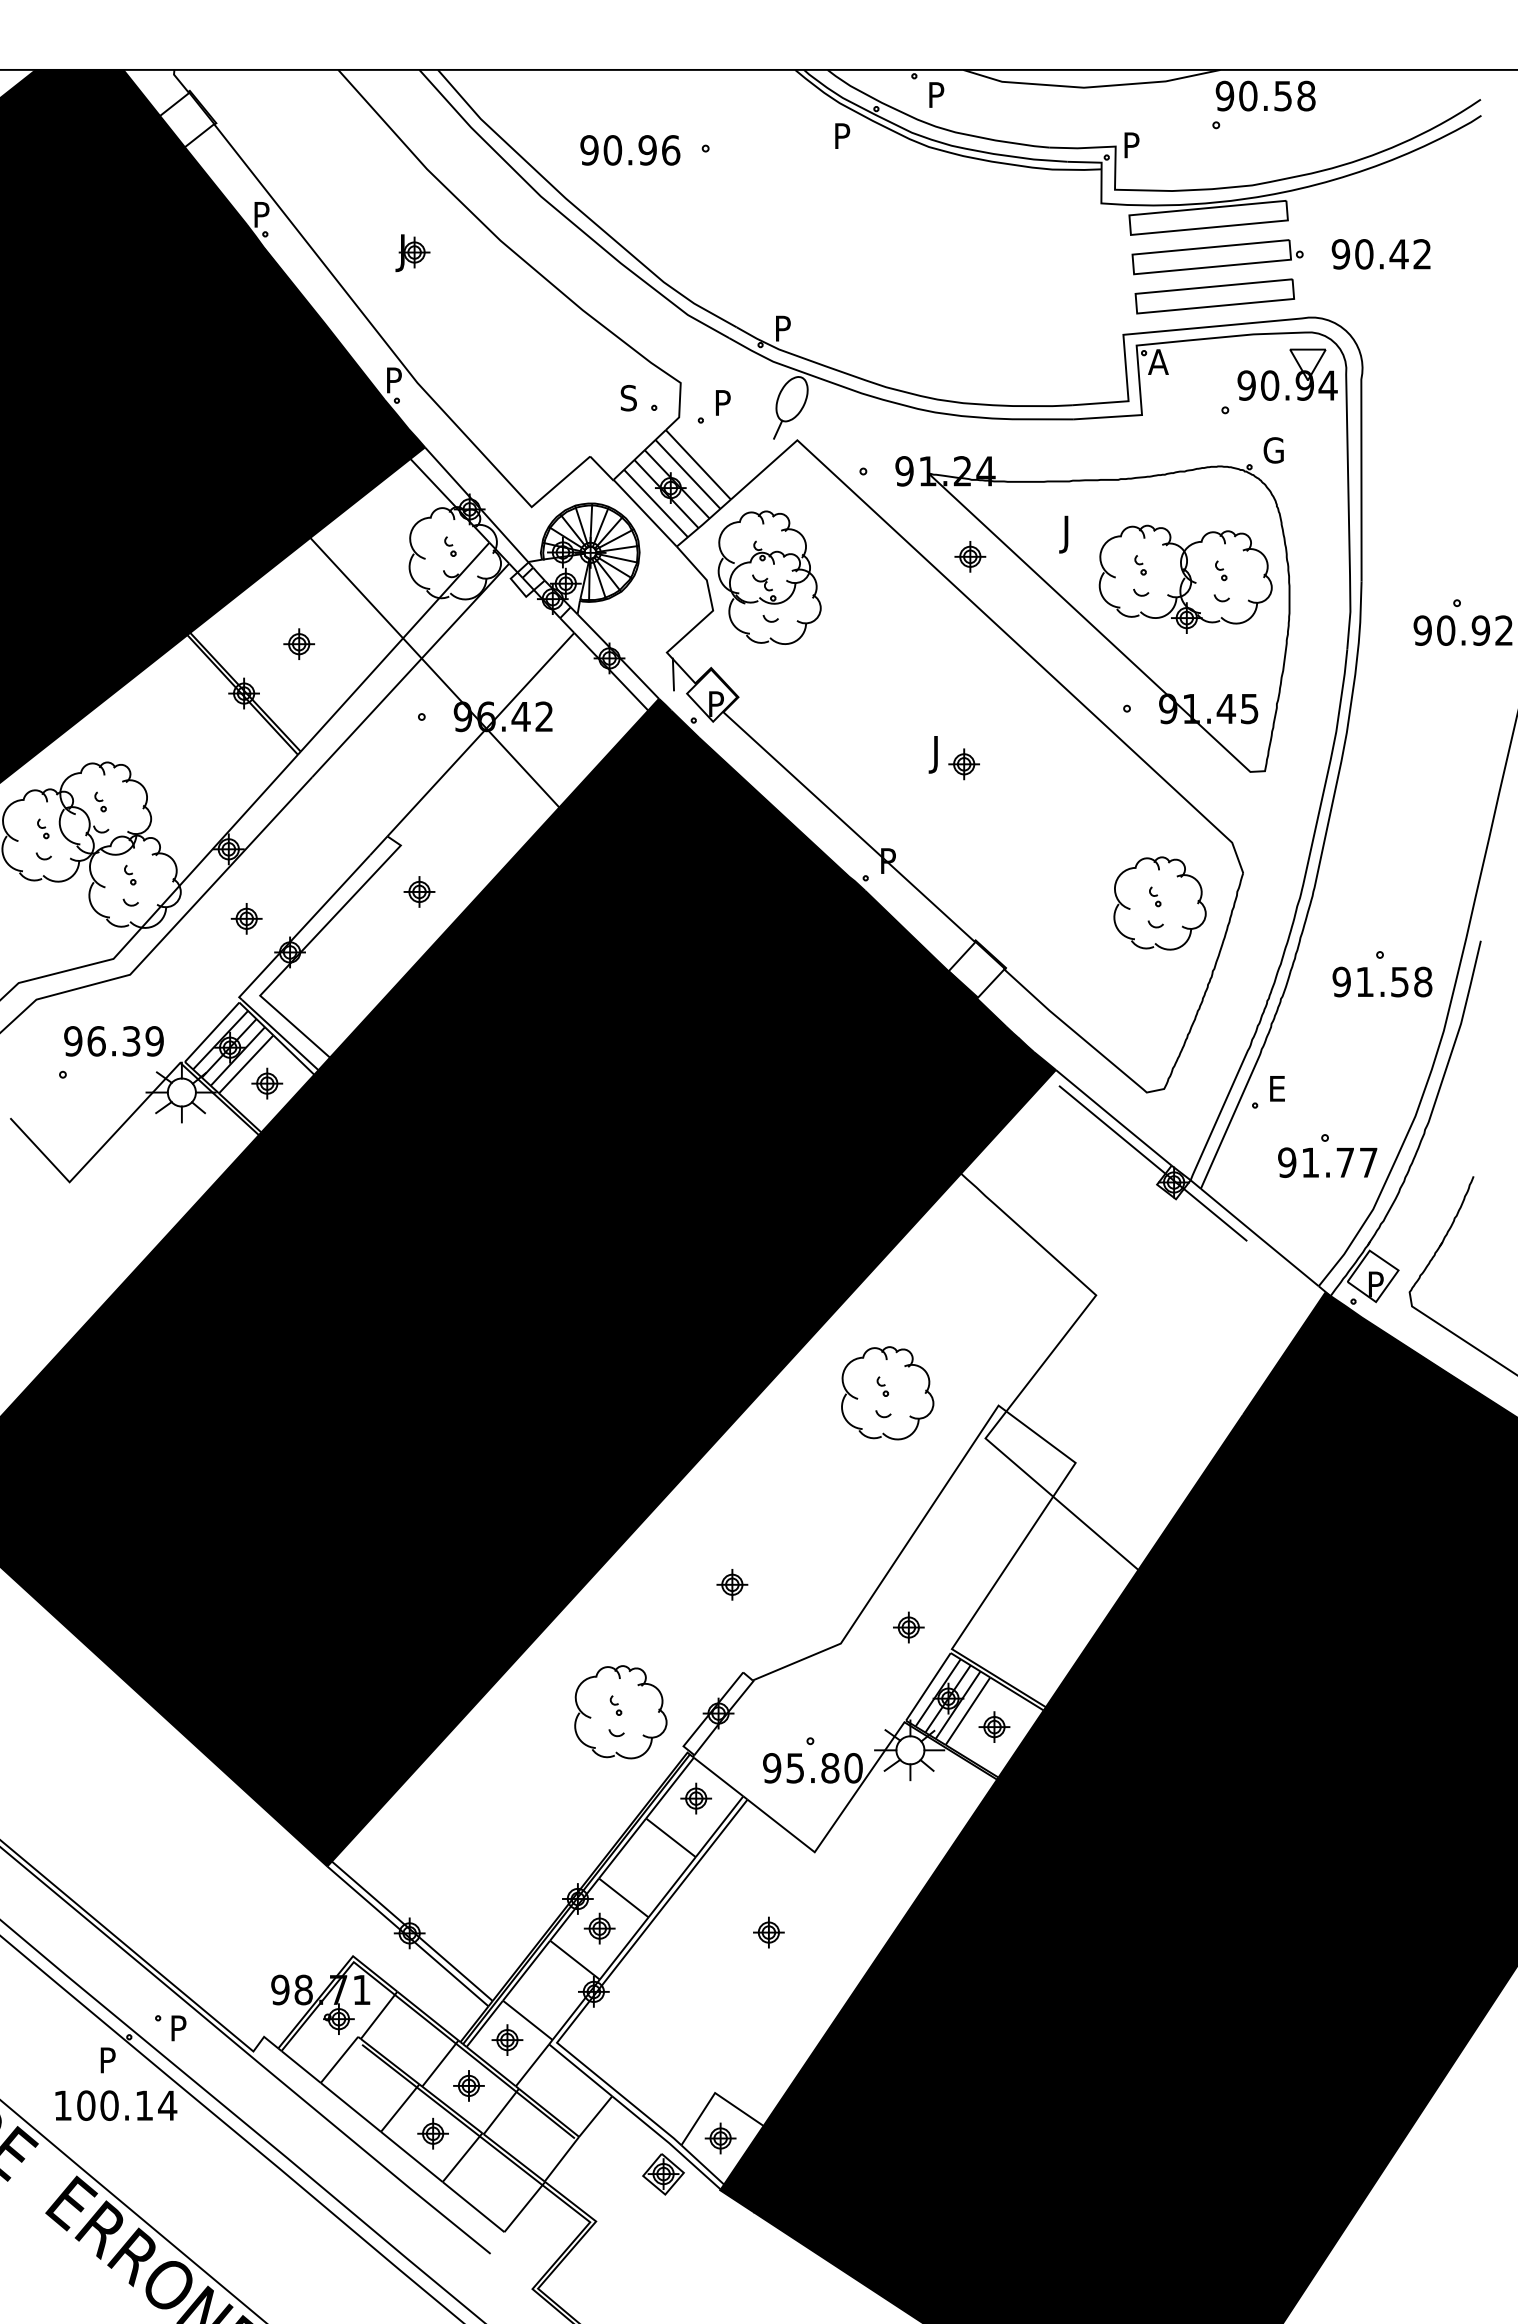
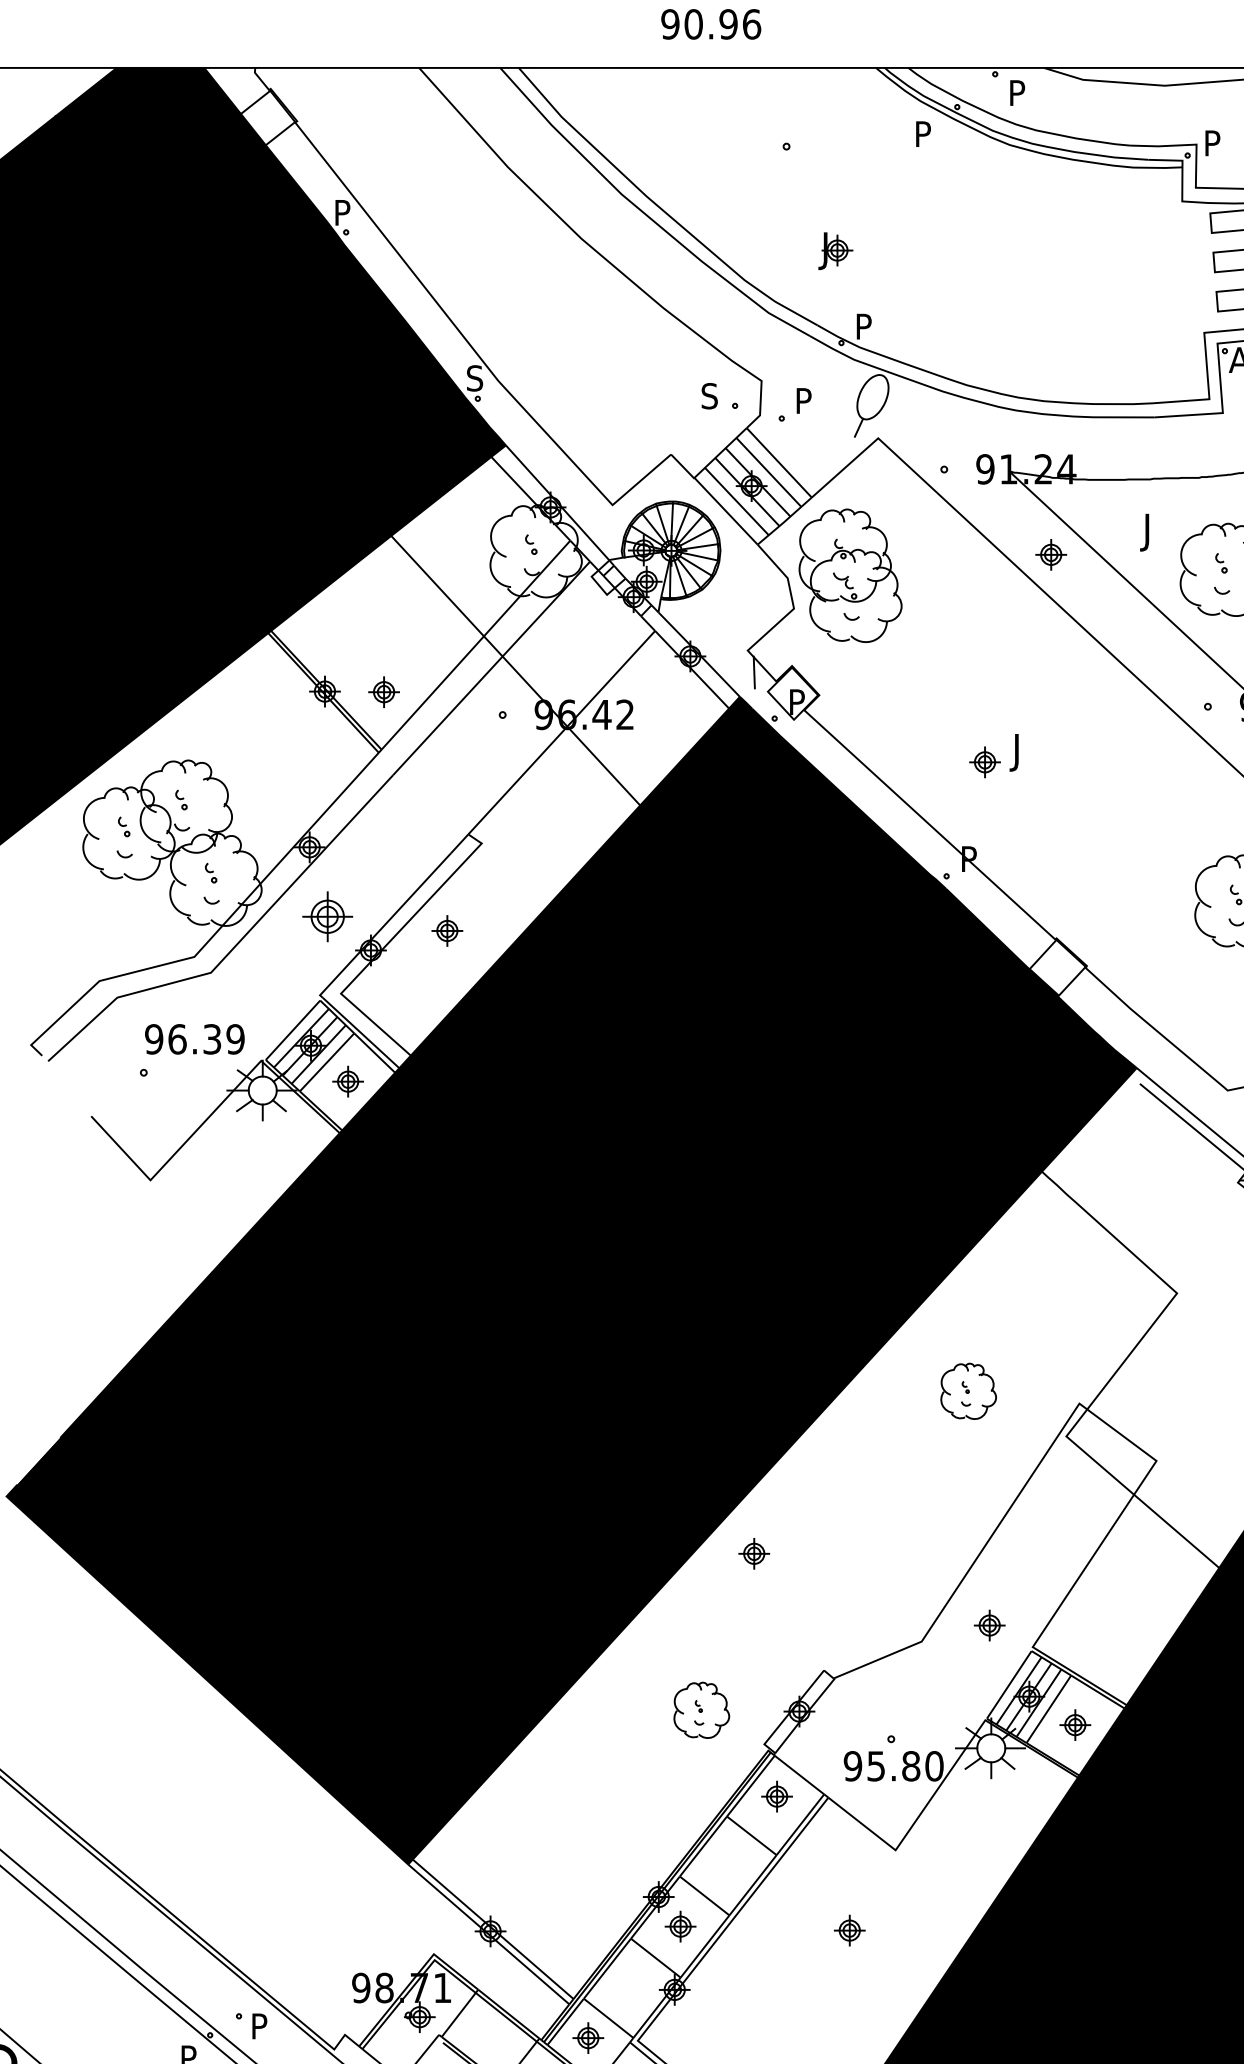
text: (630, 150) -> (711, 24), moved
part: (412, 253) -> (835, 251), moved
text: (394, 380) -> (475, 378), P -> S
part: (298, 643) -> (383, 691), moved
part: (963, 764) -> (984, 762), moved
part: (419, 891) -> (447, 930), moved
part: (246, 918) -> (327, 916), size x1.6
part: (887, 1393) -> (968, 1391), size x0.6
part: (732, 1584) -> (754, 1553), moved
part: (620, 1712) -> (701, 1710), size x0.6

